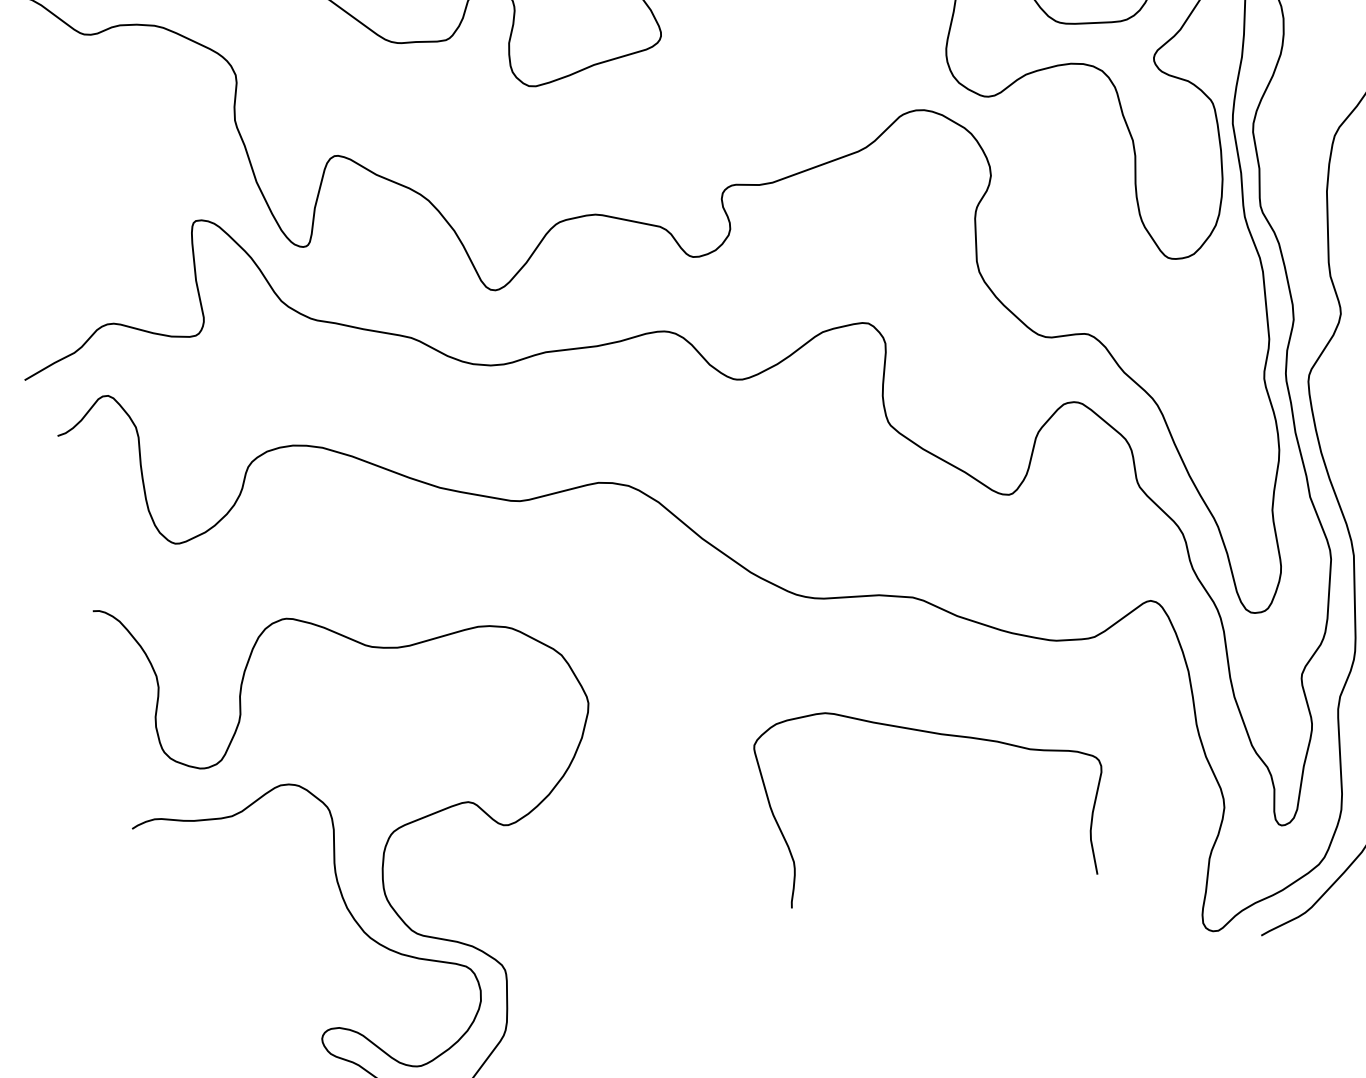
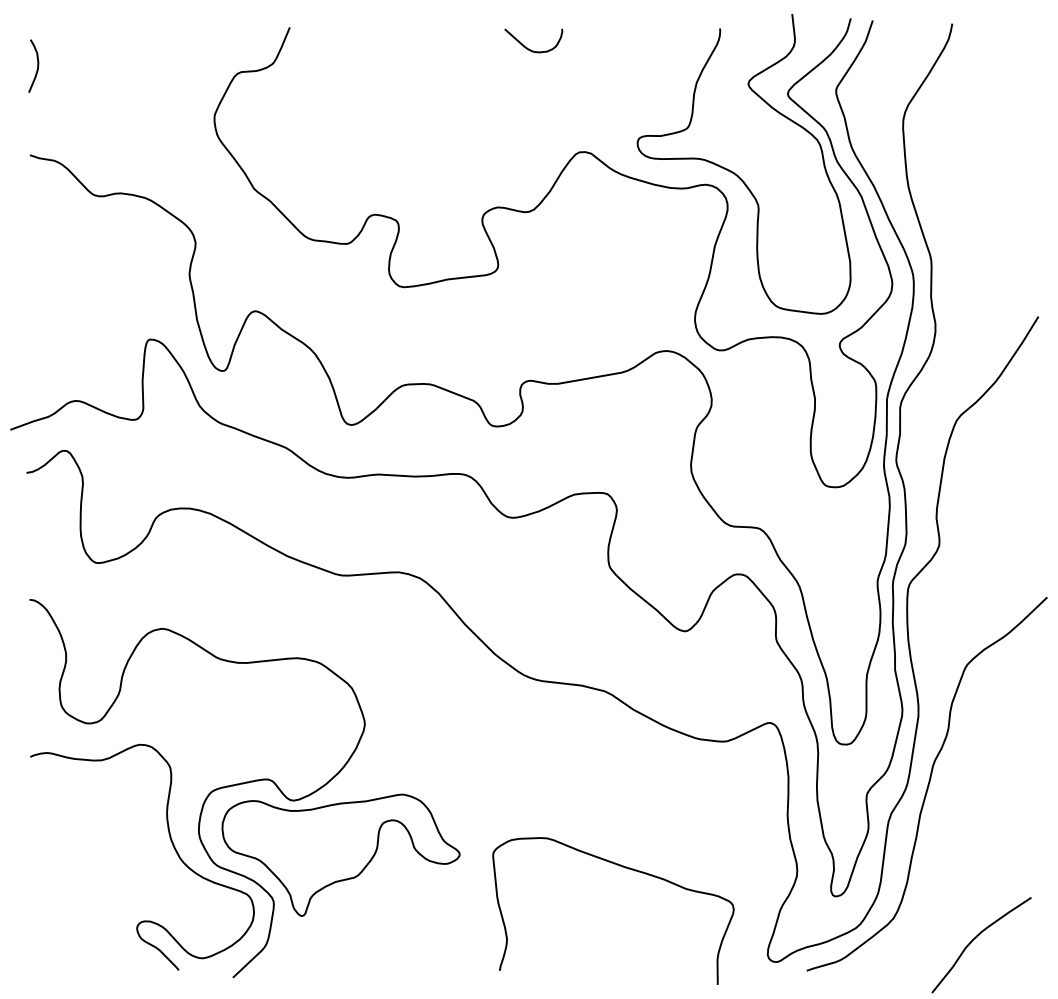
curve: (945, 736) -> (628, 869), moved
part: (586, 888) -> (340, 854), added

